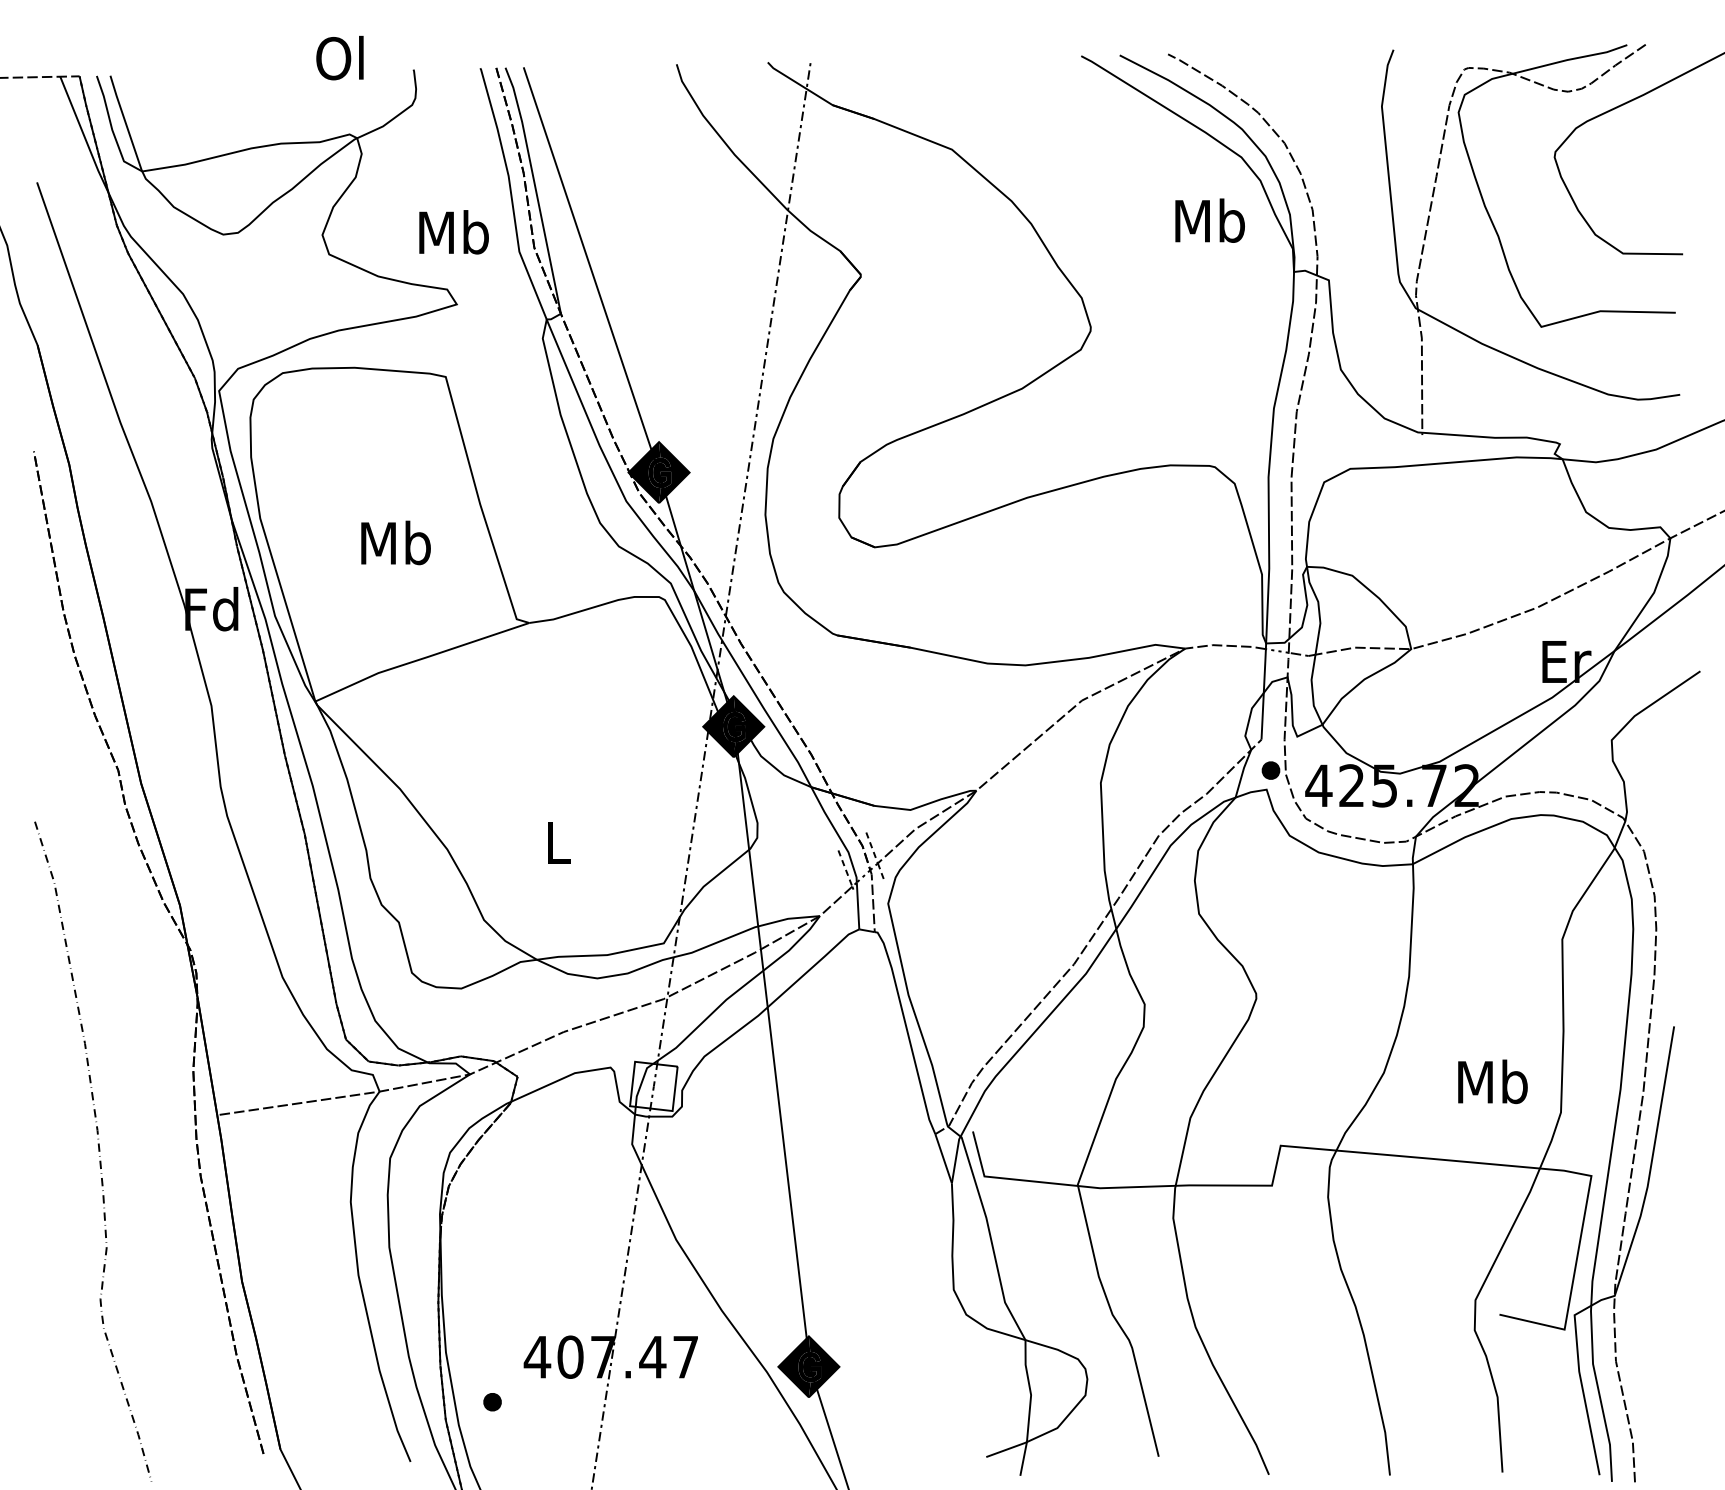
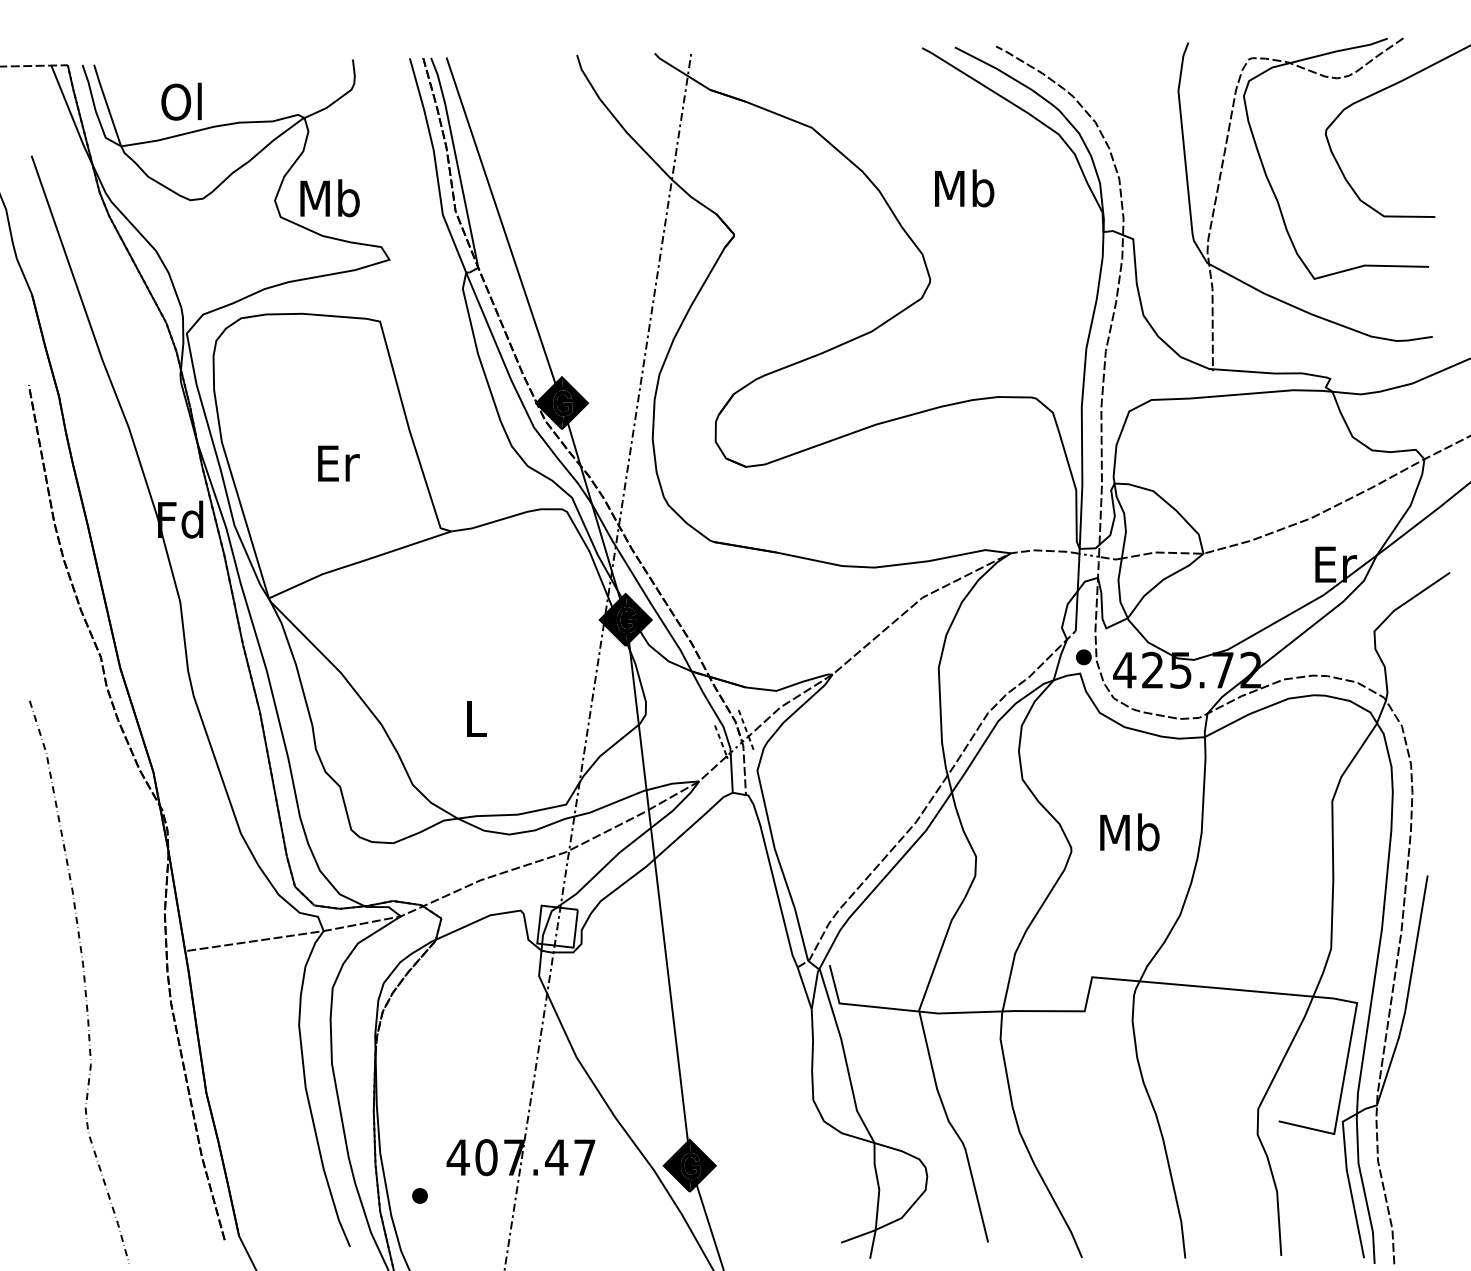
text: (339, 57) -> (181, 101), moved
text: (1209, 220) -> (964, 188), moved
text: (453, 232) -> (329, 198), moved
text: (395, 542) -> (337, 462), Mb -> Er
text: (1492, 1081) -> (1129, 832), moved

